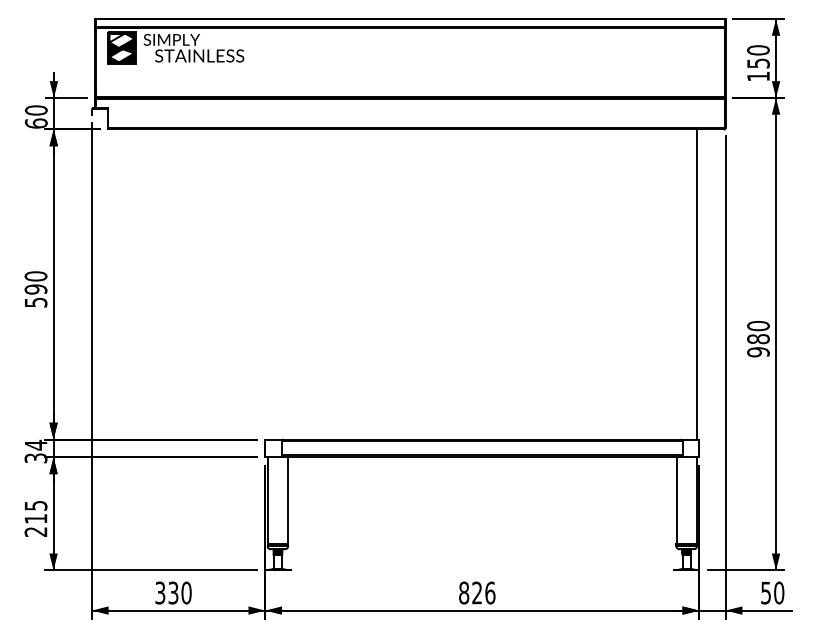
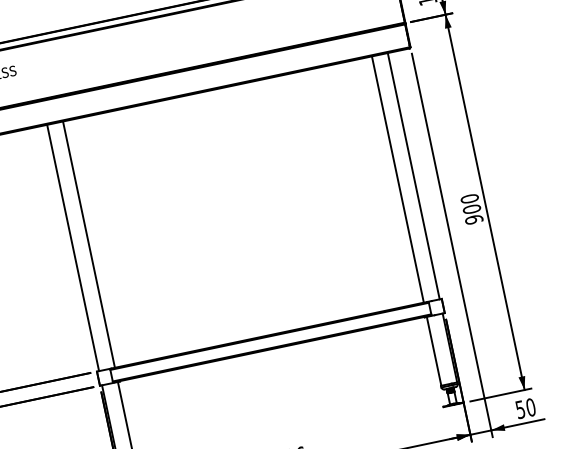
line: (267, 284) -> (72, 248), added
line: (287, 284) -> (88, 244), added
line: (676, 284) -> (397, 179), added
text: (758, 339) -> (472, 209), 980 -> 900

